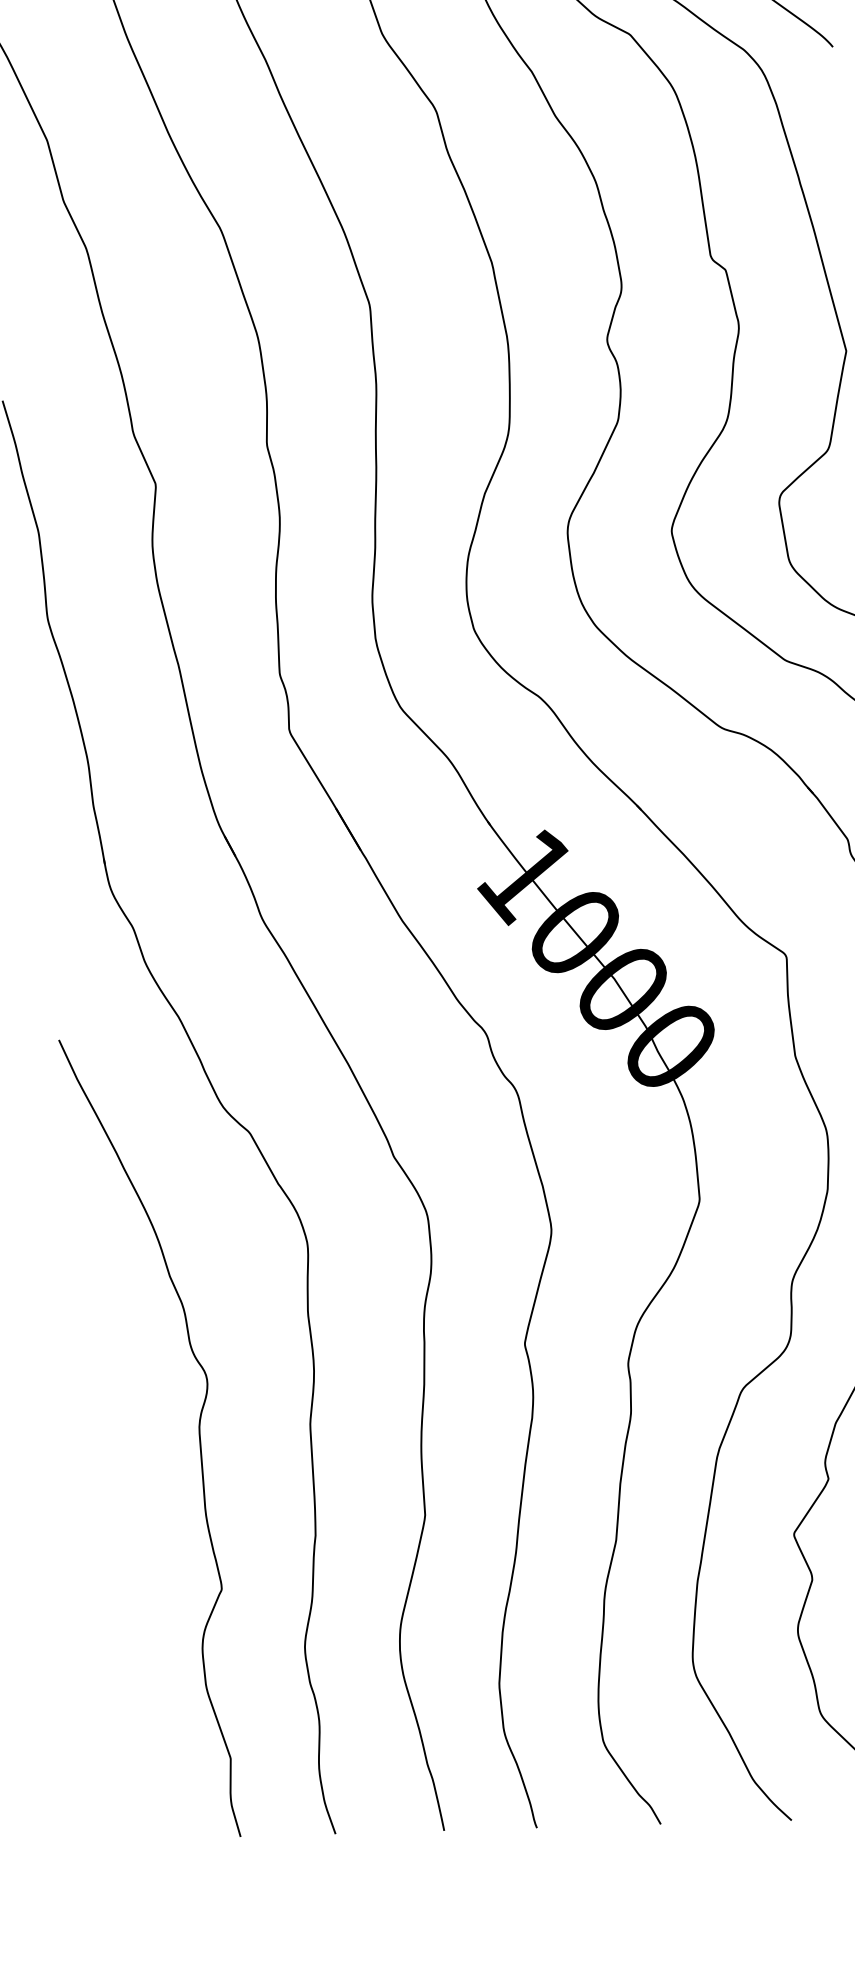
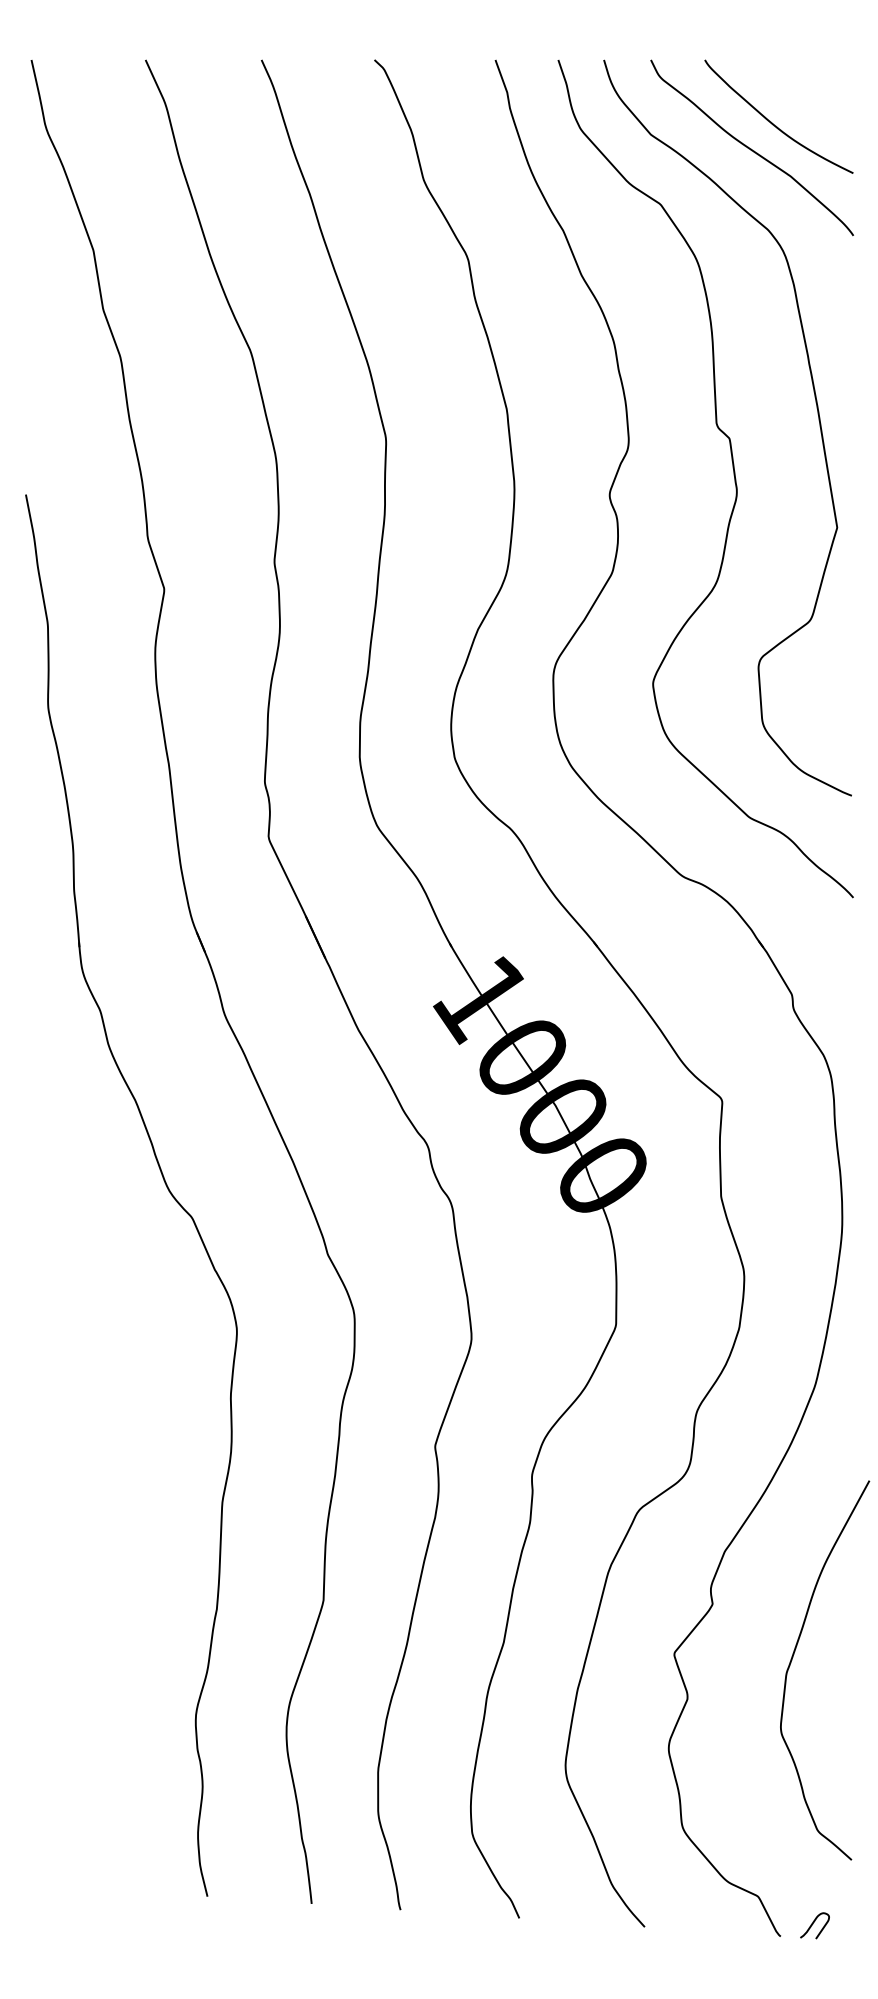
curve: (198, 1433) -> (114, 1500), removed

